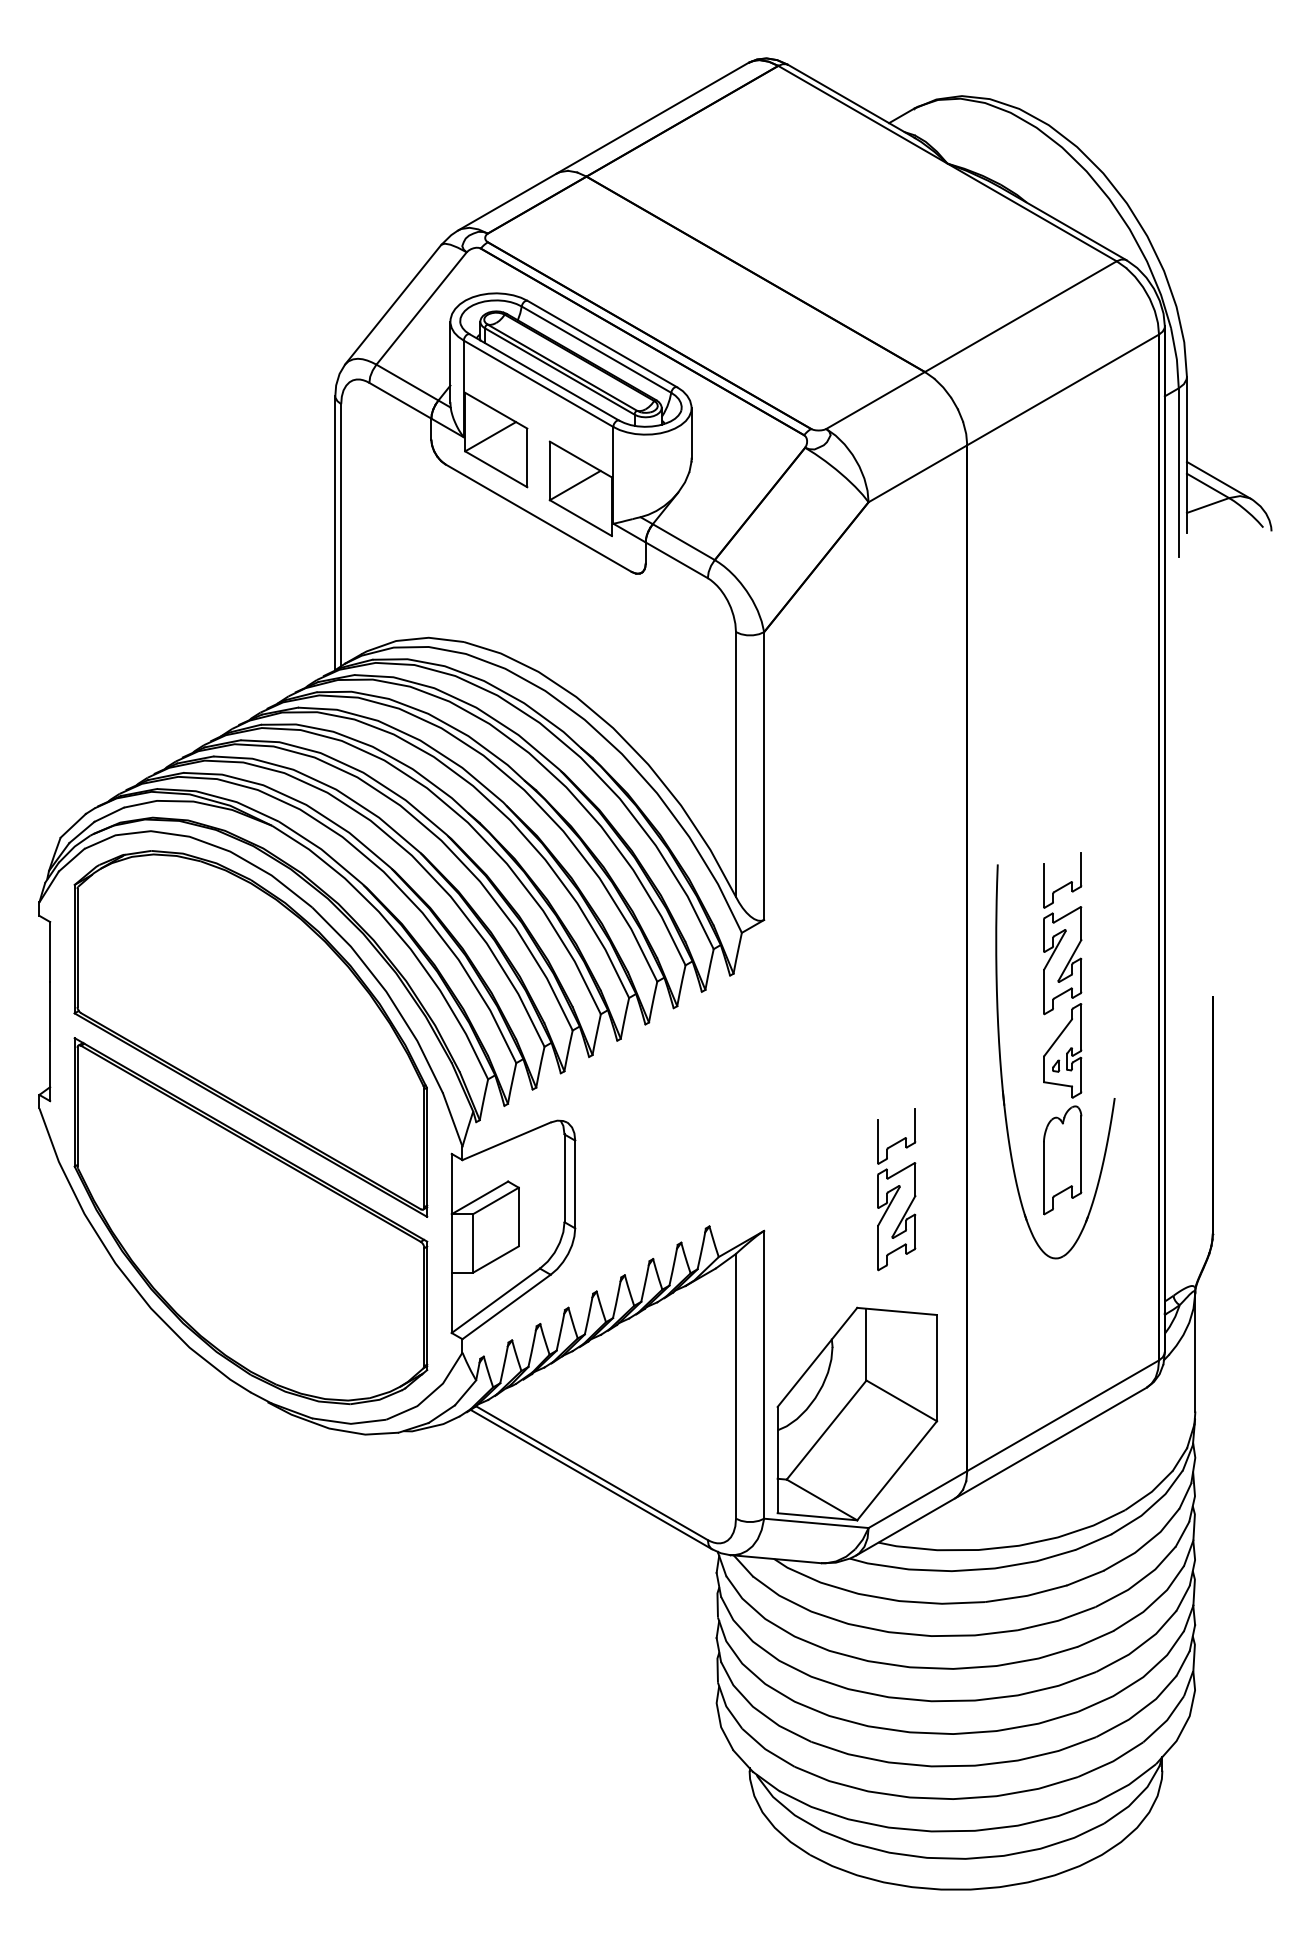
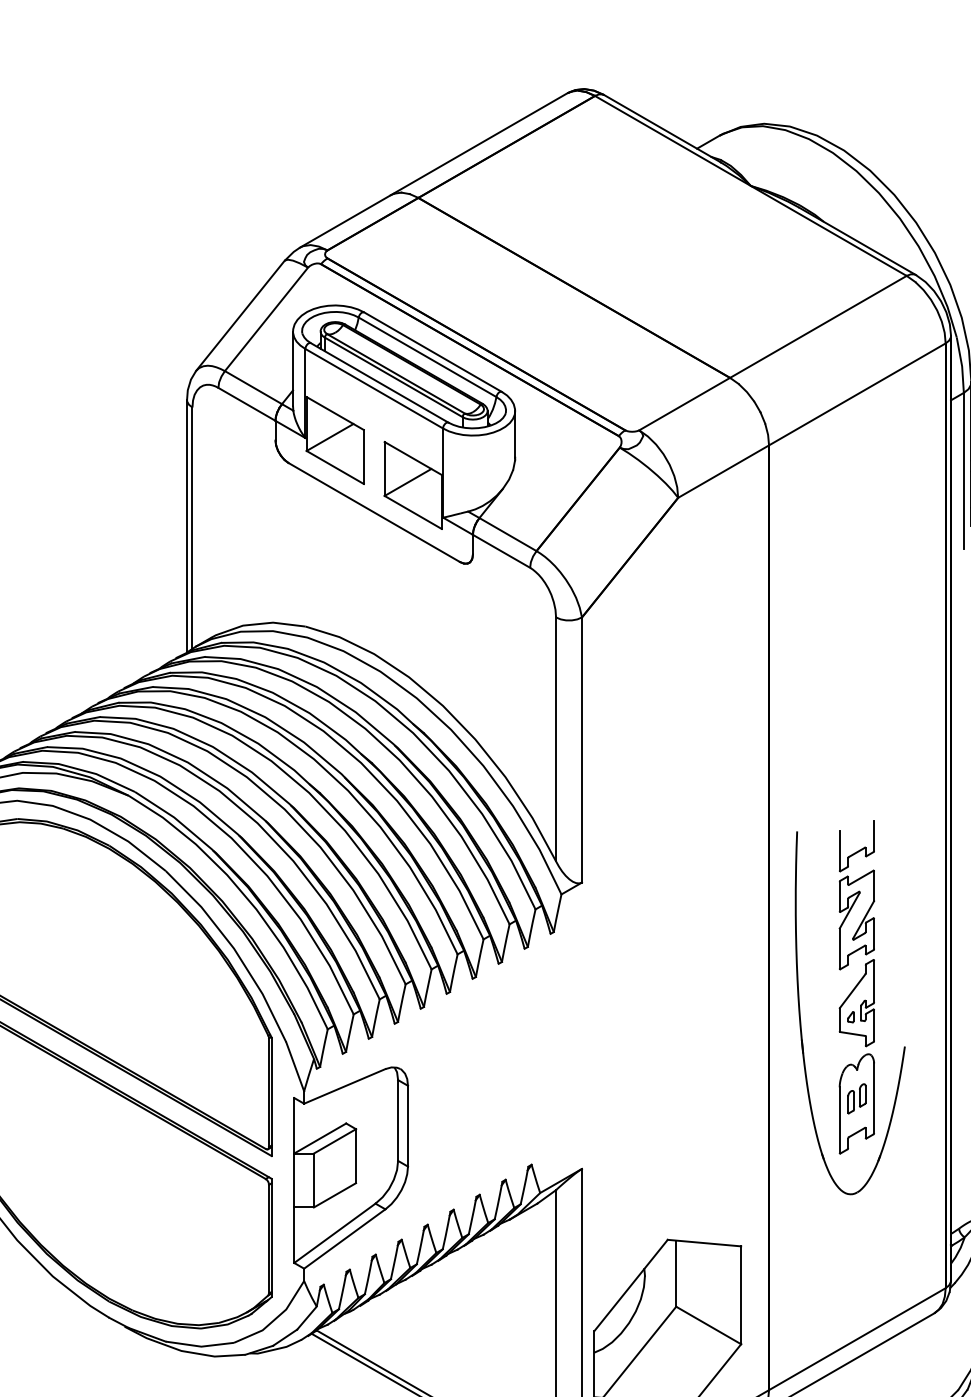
part: (1062, 1154) -> (856, 1098), added
part: (896, 1189) -> (703, 1130), removed

